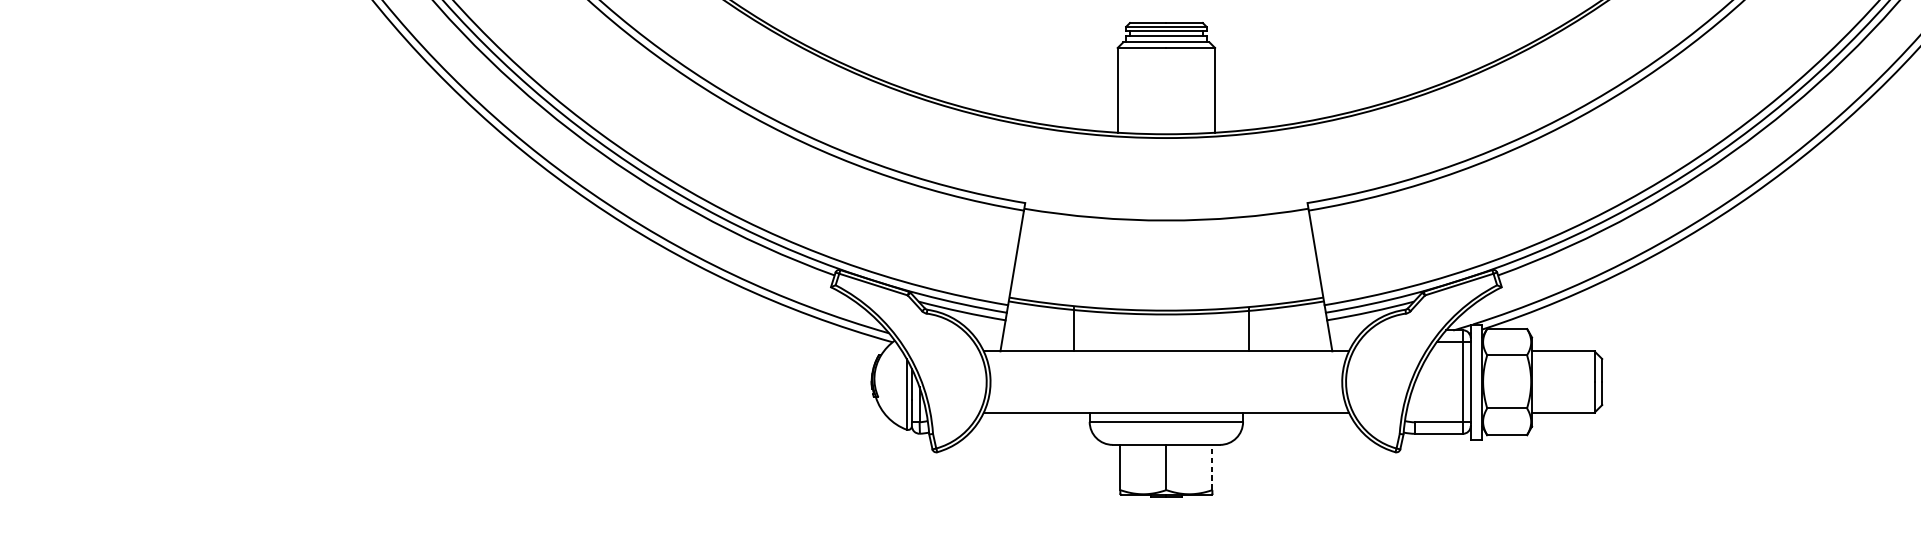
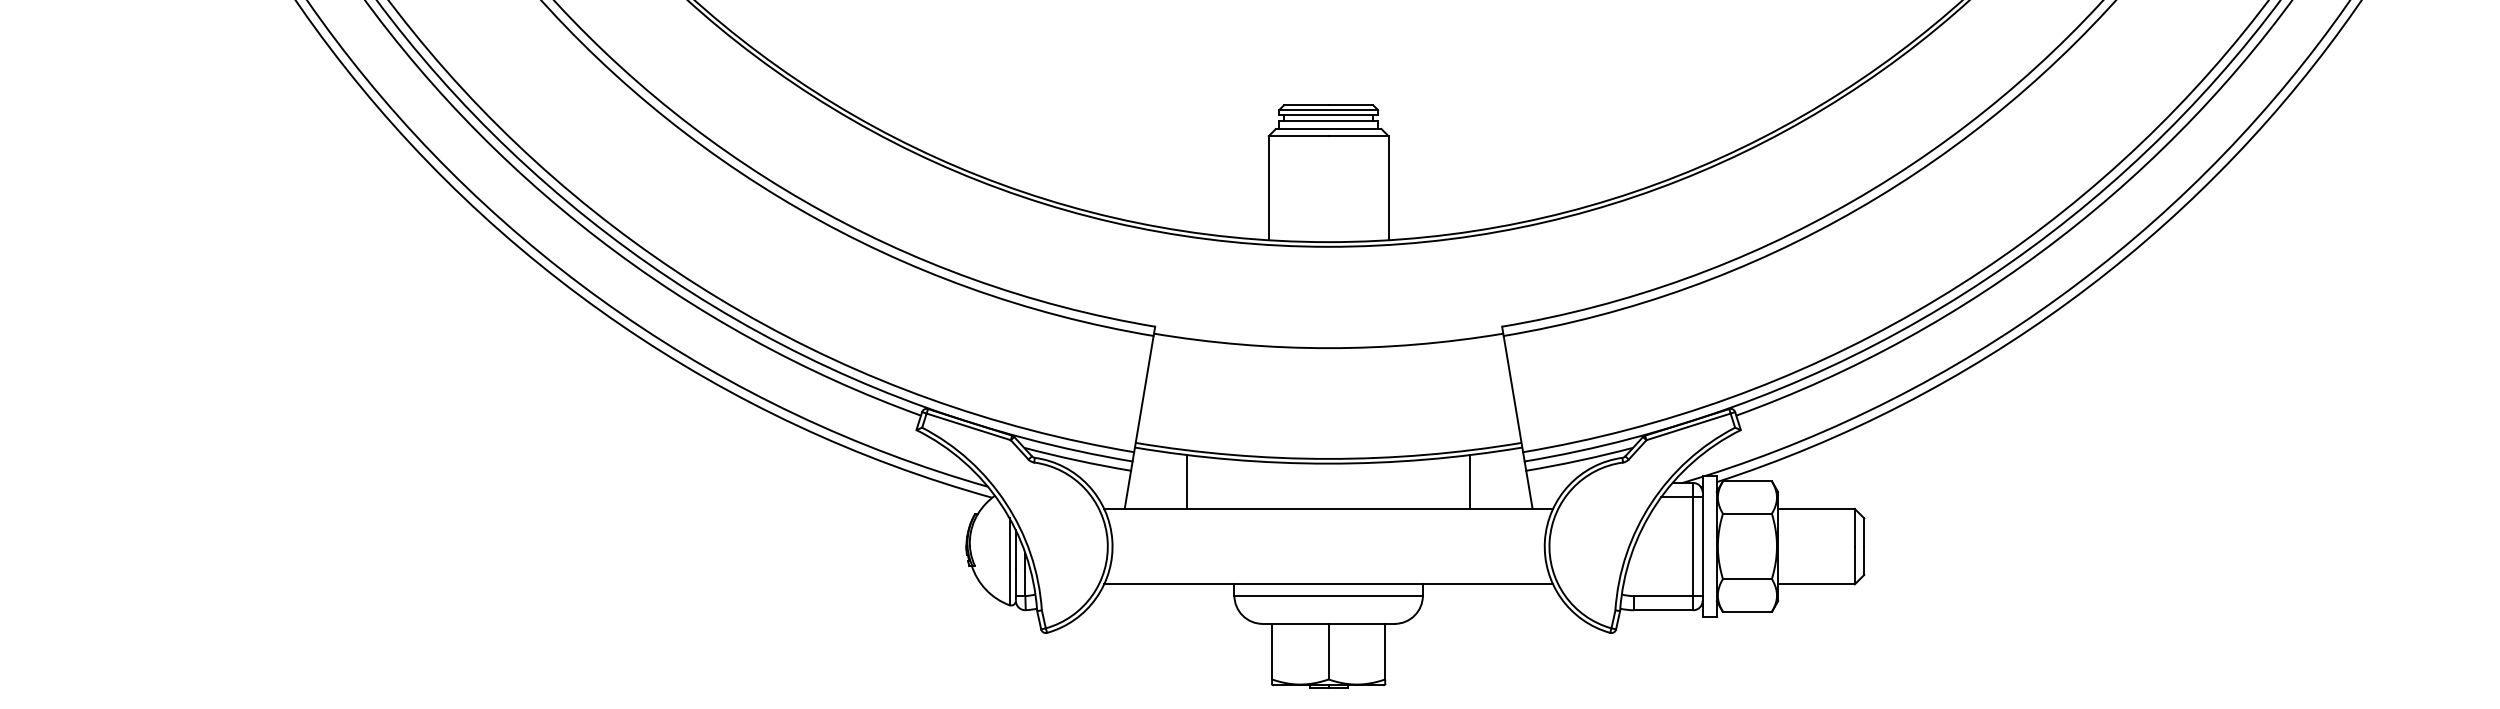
line: (1074, 329) -> (1187, 481), moved
line: (1249, 329) -> (1470, 481), moved
line: (1212, 467) -> (1385, 651), dashed -> solid

